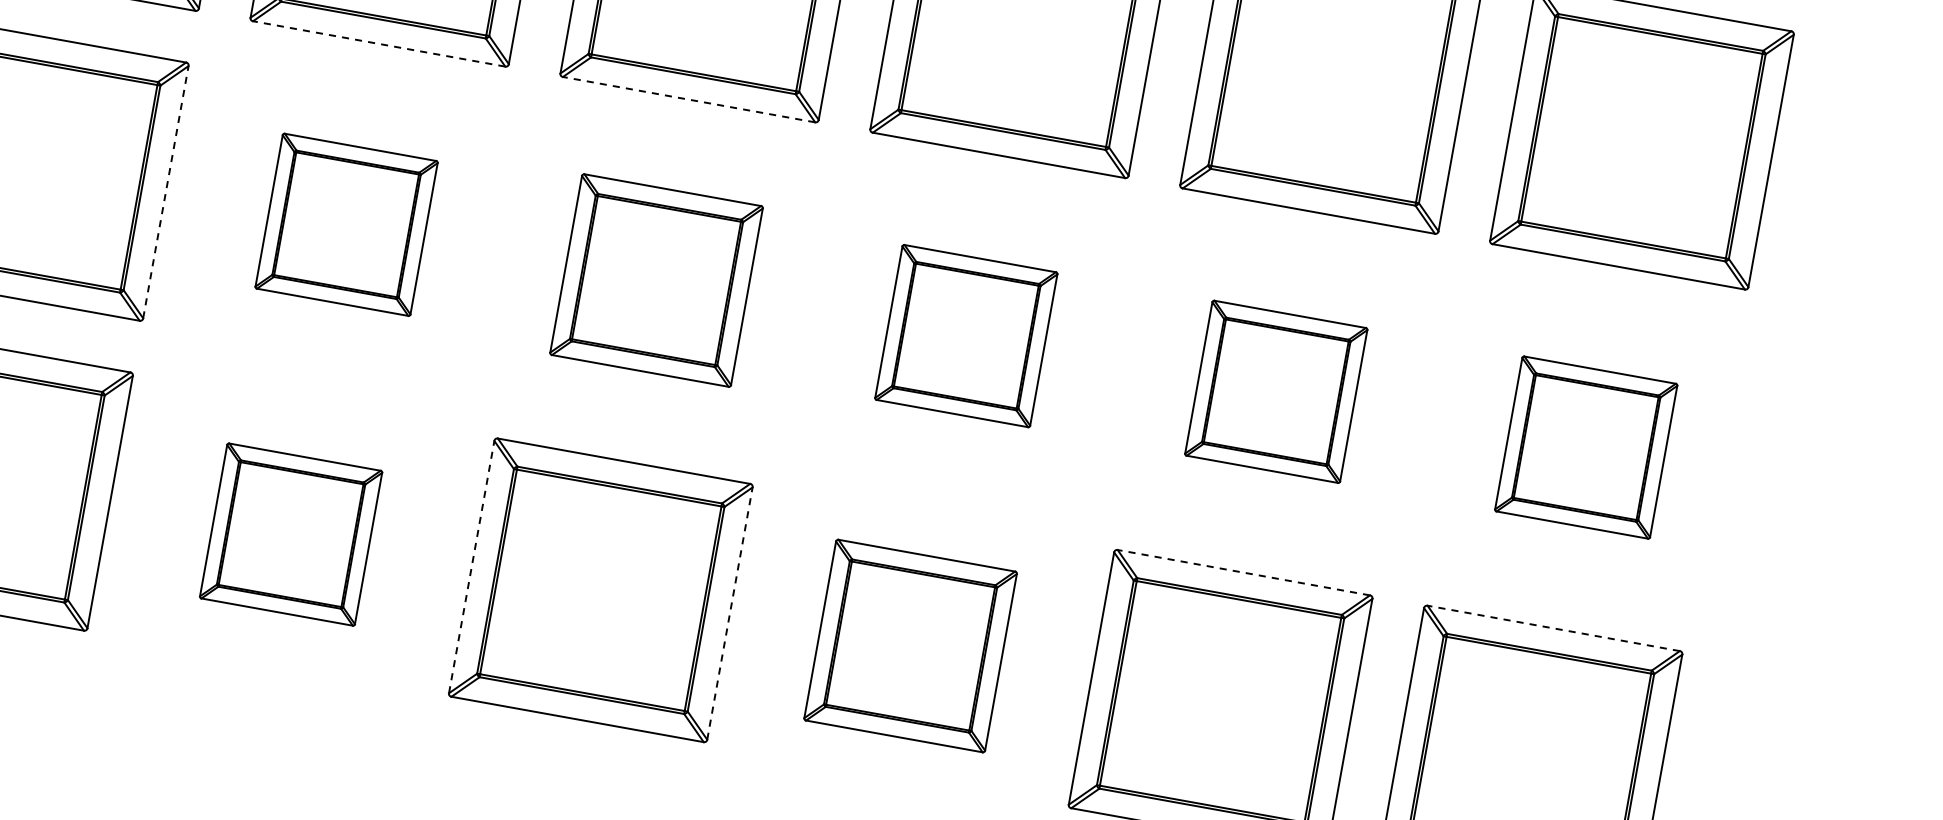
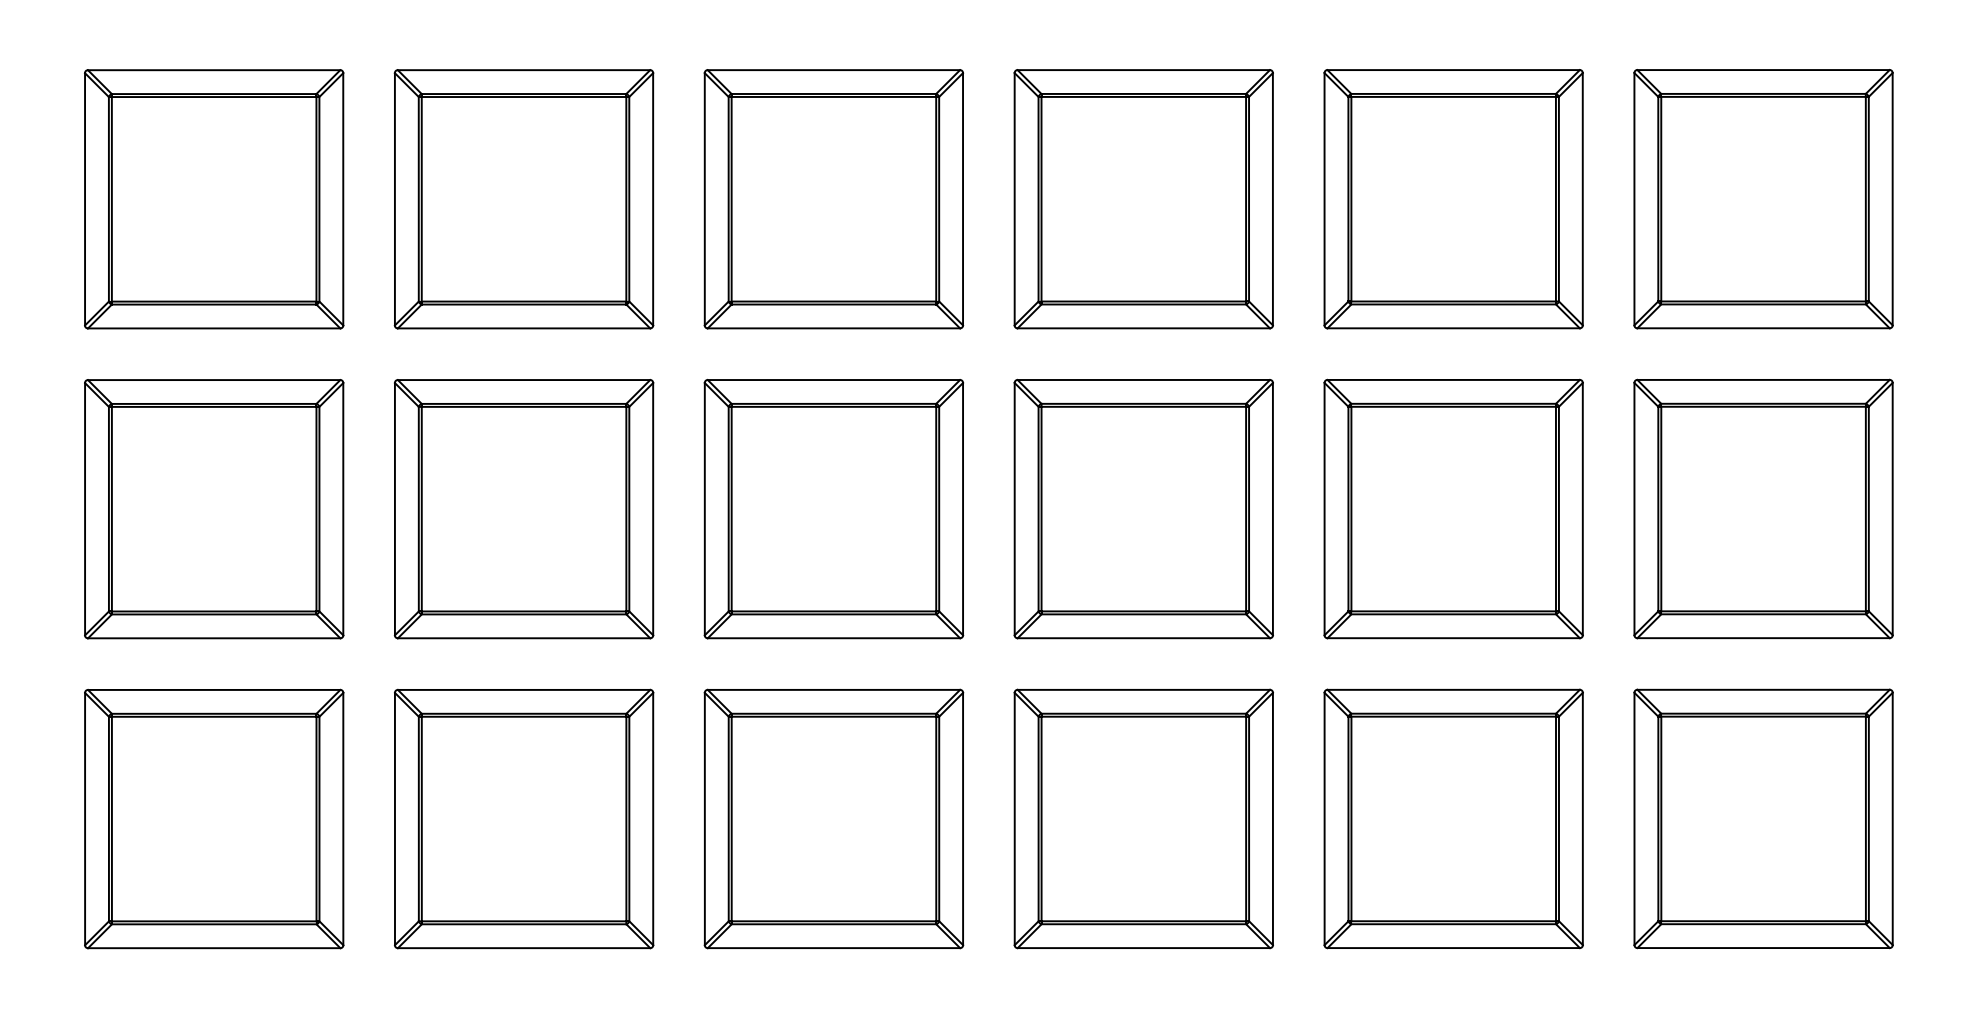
line: (378, 43) -> (523, 328), dashed -> solid
line: (688, 99) -> (833, 328), dashed -> solid
line: (166, 191) -> (343, 508), dashed -> solid
part: (346, 224) -> (523, 509), size x1.67
part: (656, 280) -> (833, 509), size x1.43
part: (966, 335) -> (1143, 508), size x1.67
part: (1276, 391) -> (1453, 508), size x1.67
part: (1586, 447) -> (1763, 508), size x1.67
part: (291, 534) -> (524, 818), size x1.67
line: (471, 566) -> (704, 818), dashed -> solid
line: (1243, 572) -> (1453, 689), dashed -> solid
line: (730, 613) -> (963, 818), dashed -> solid
line: (1553, 628) -> (1763, 689), dashed -> solid
part: (910, 645) -> (1143, 818), size x1.43

